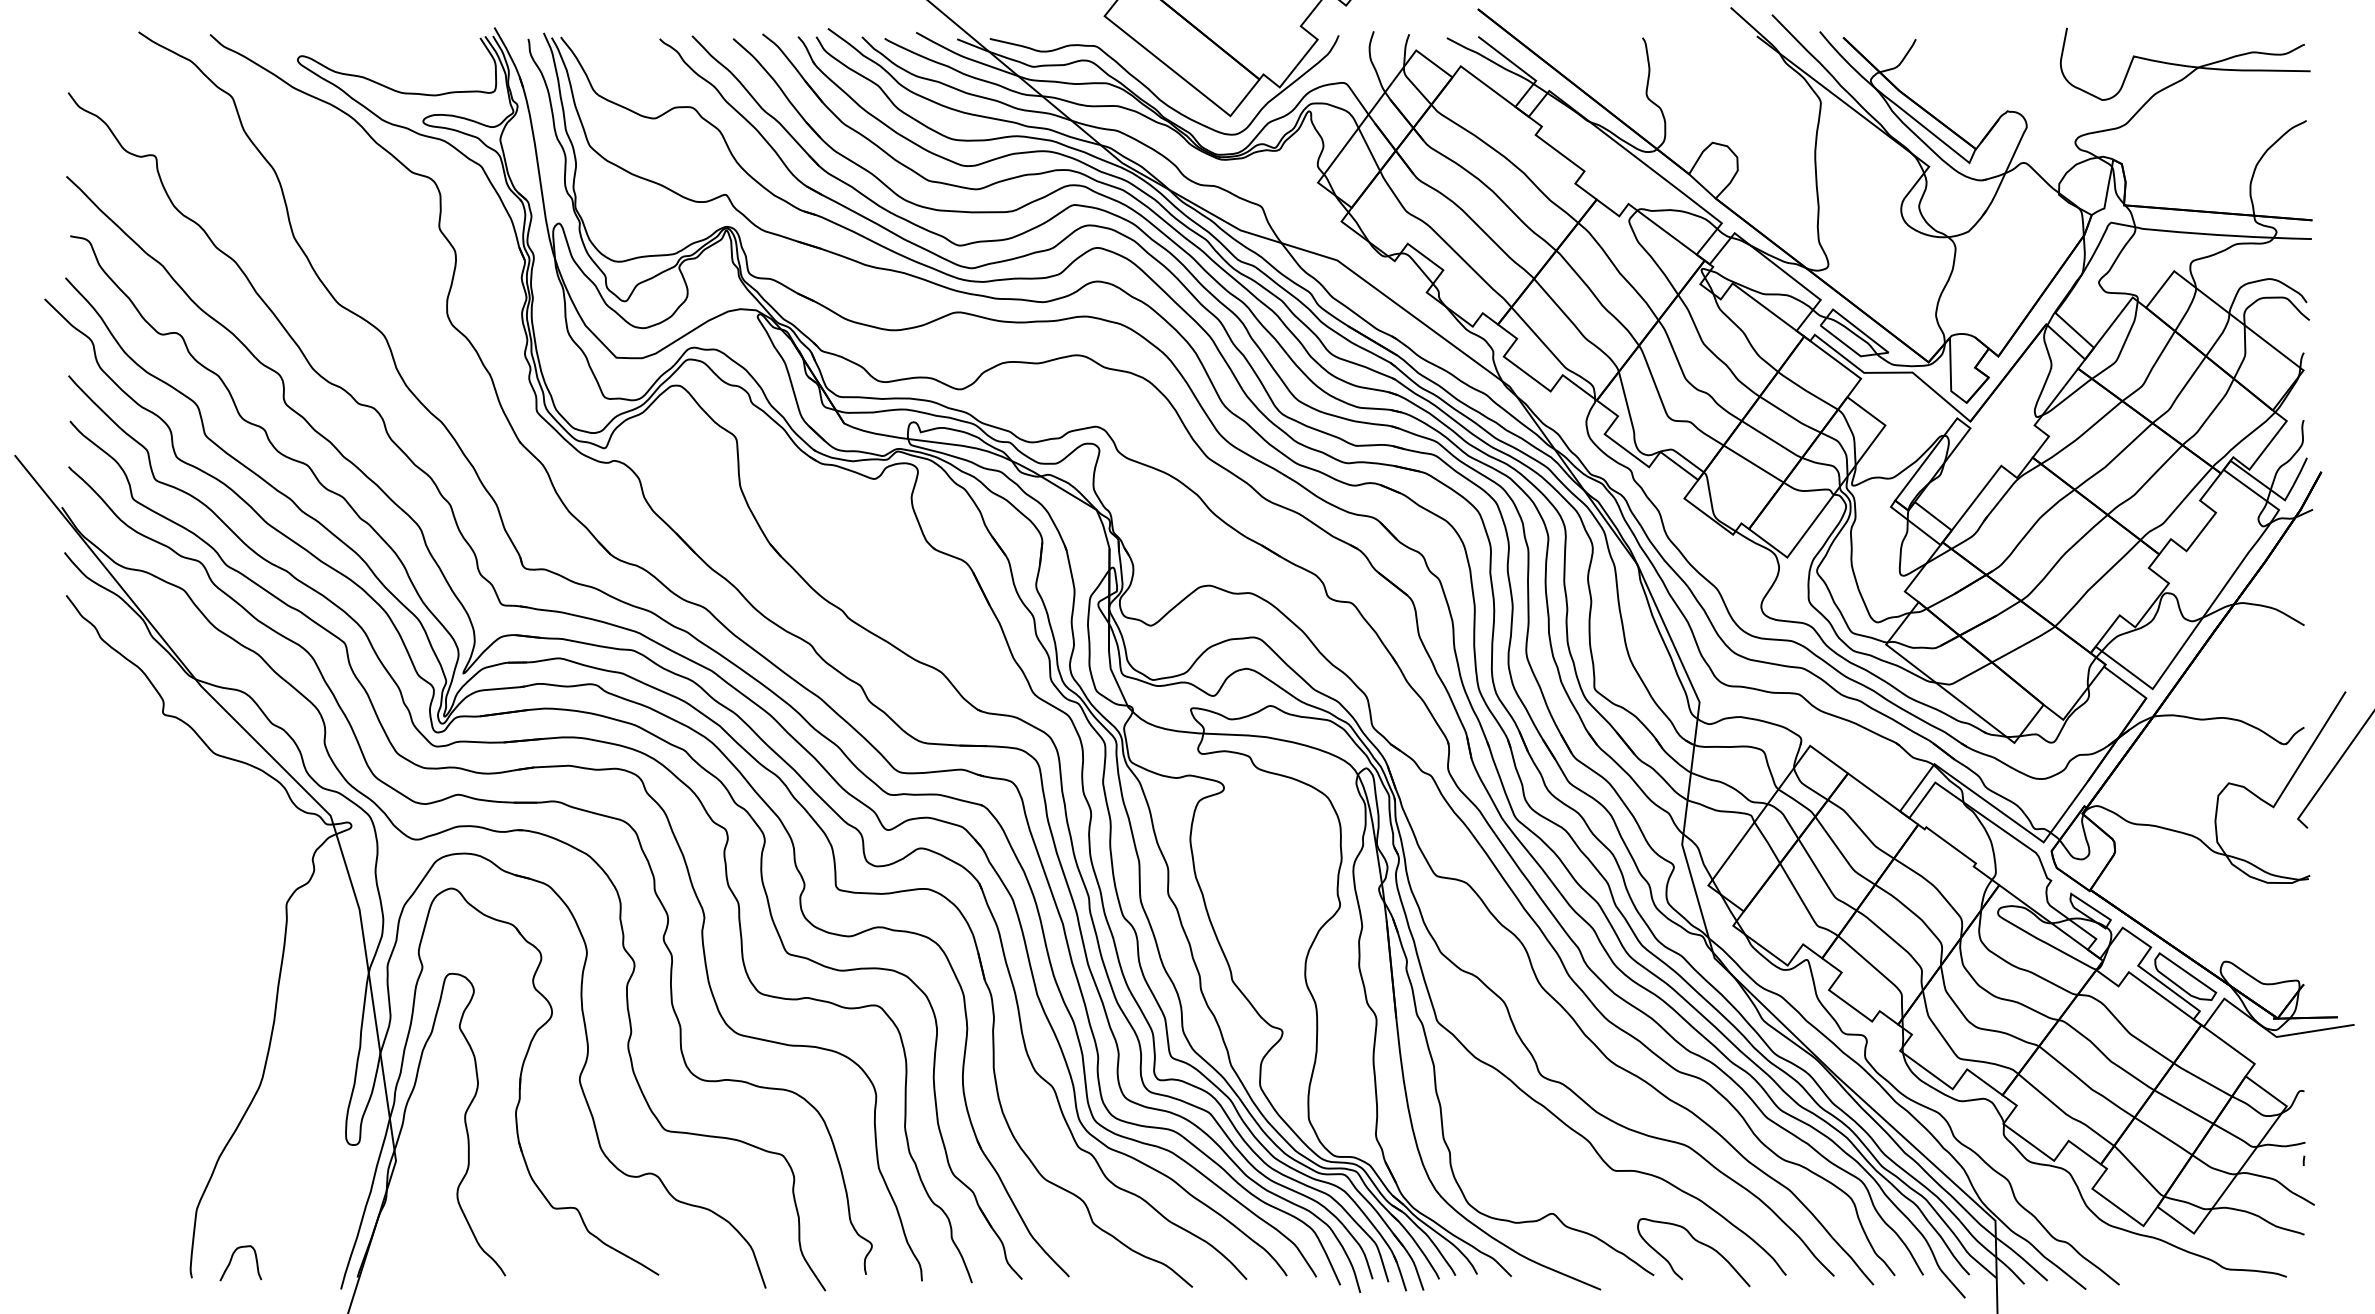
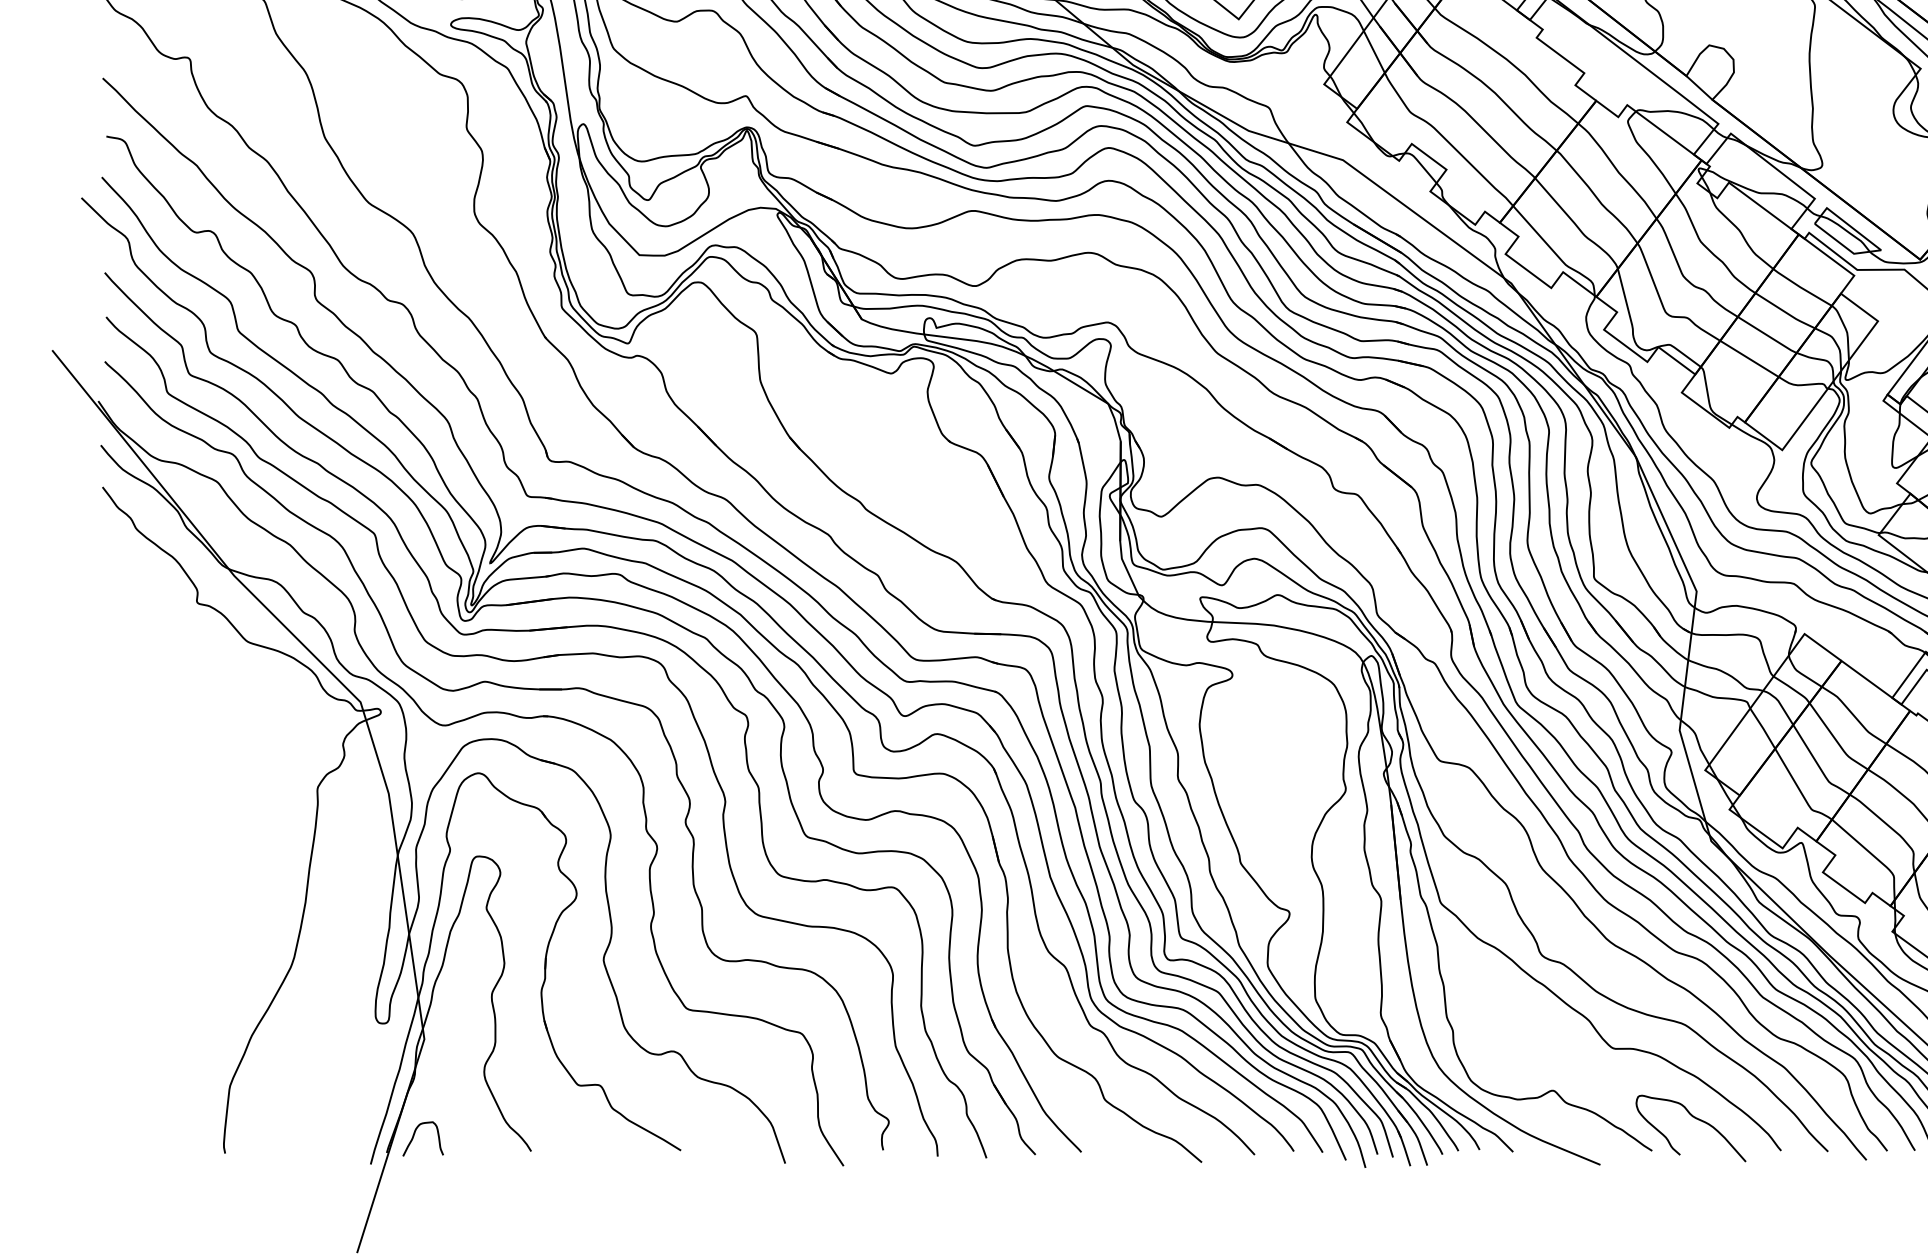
curve: (231, 1261) -> (414, 1137), moved

